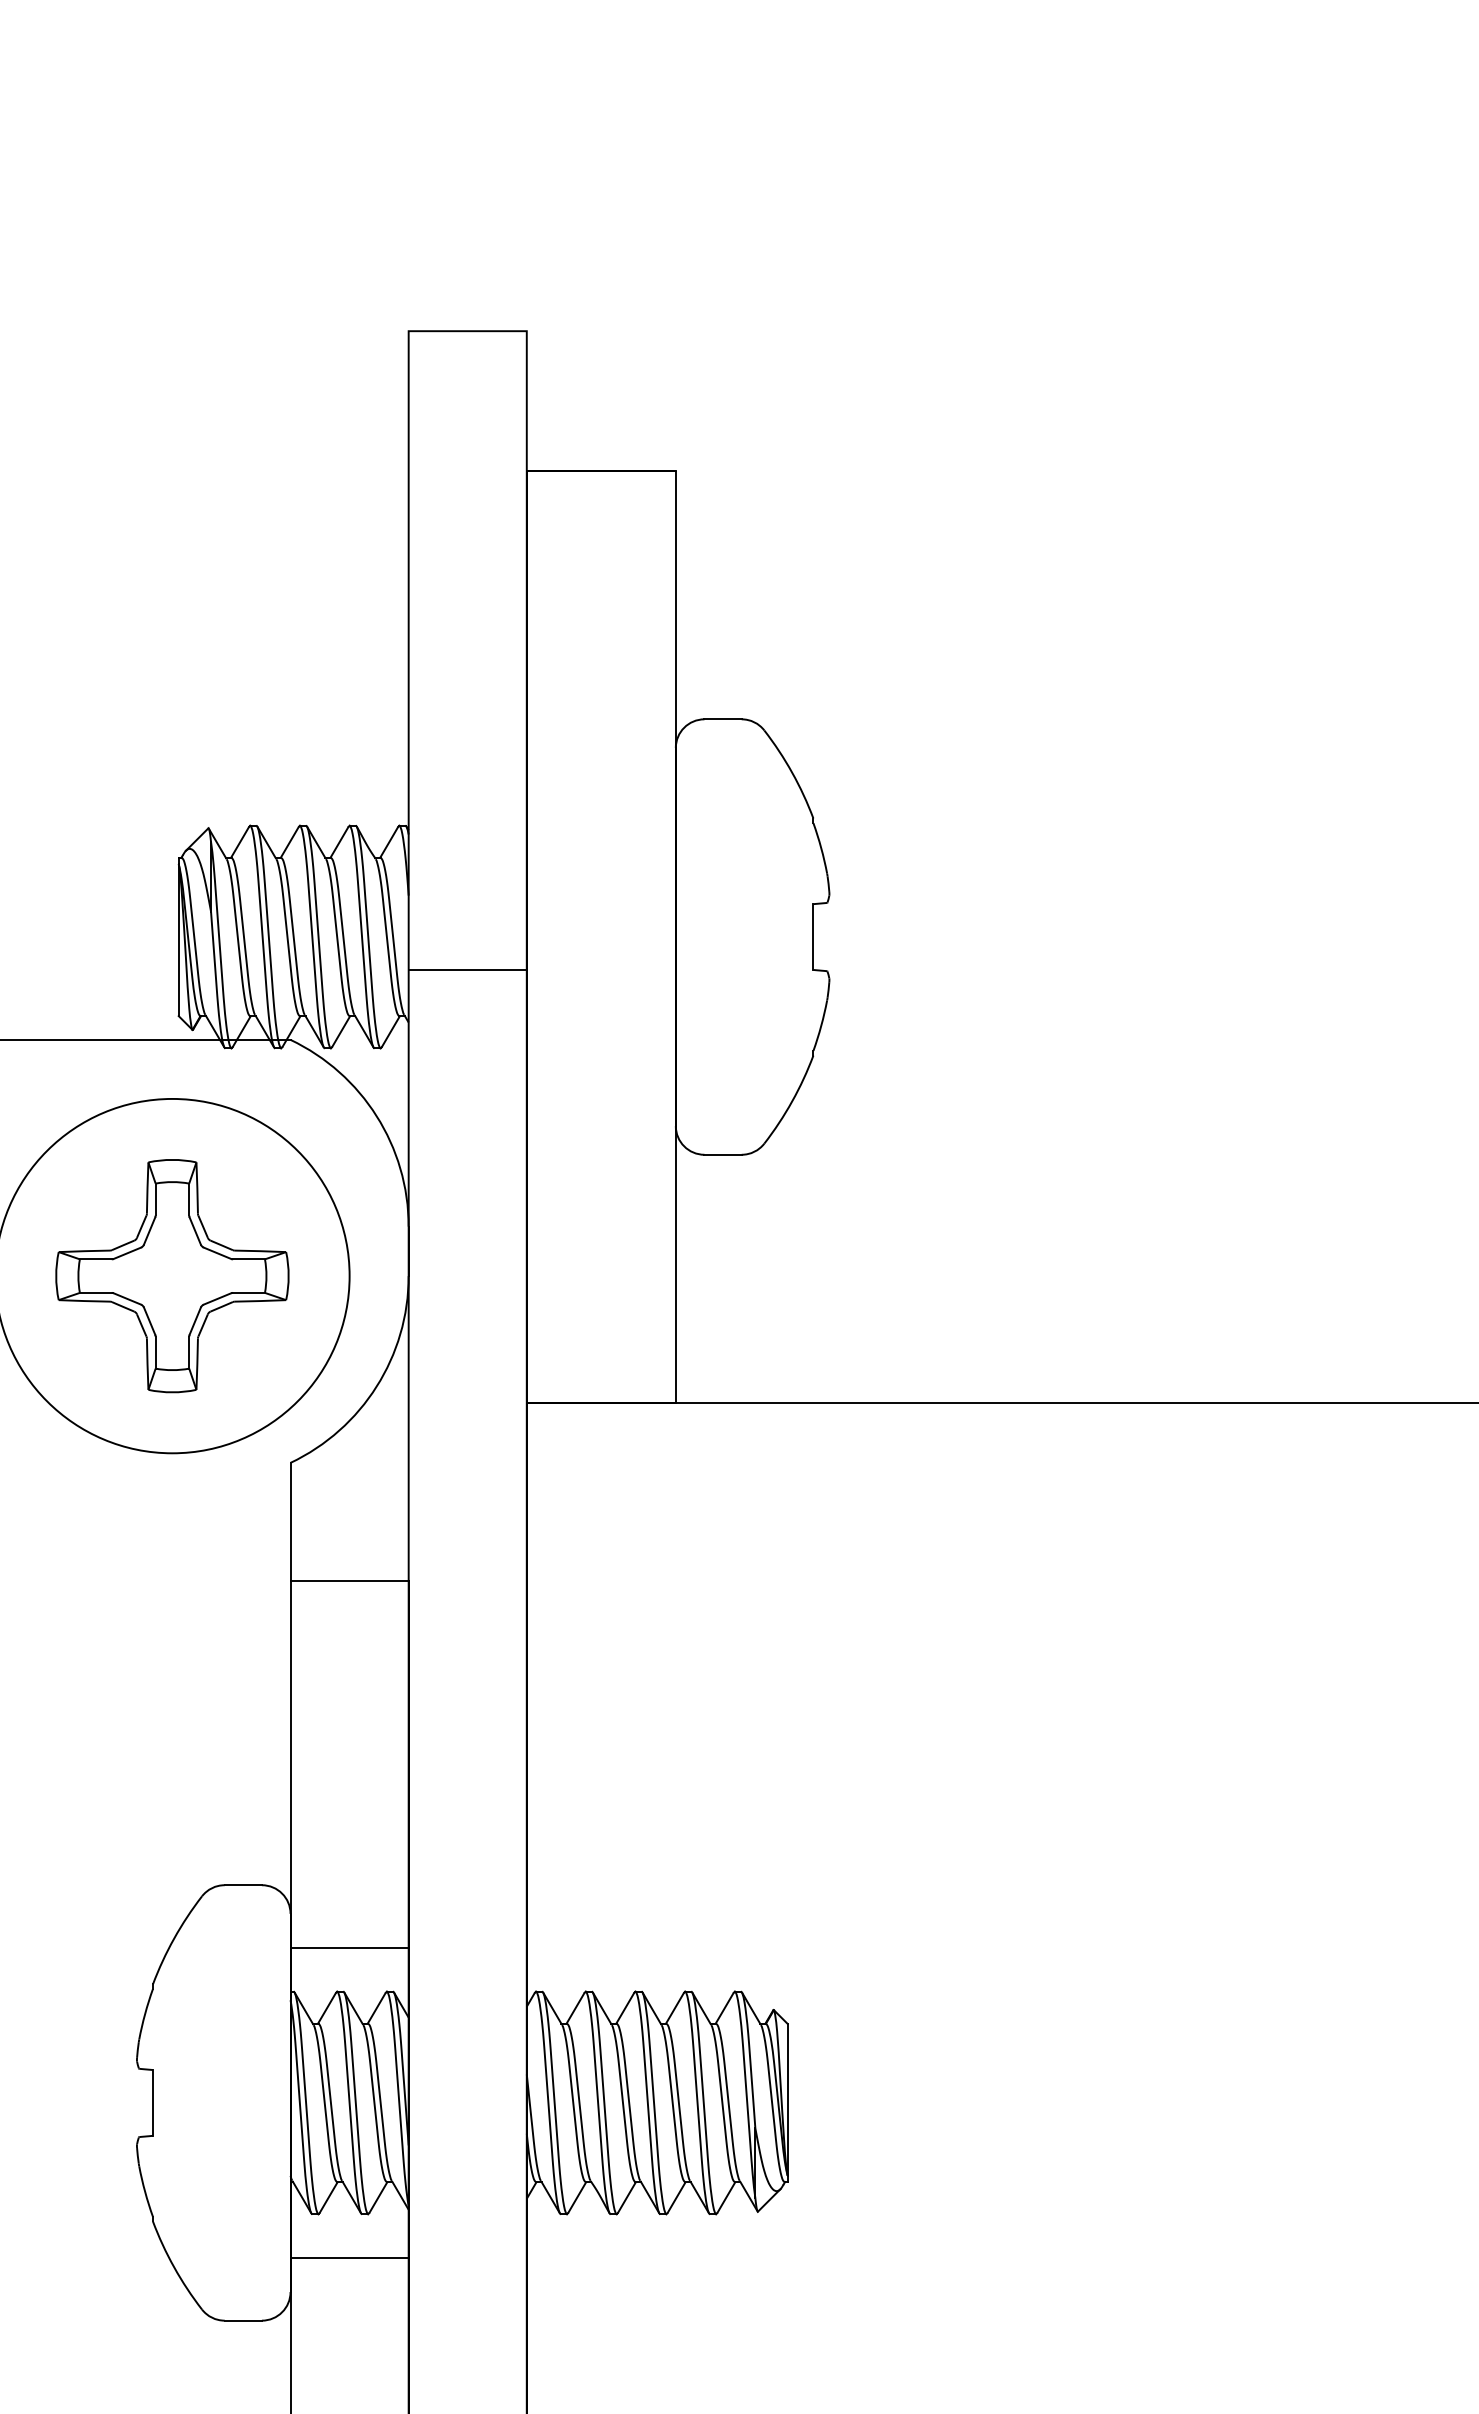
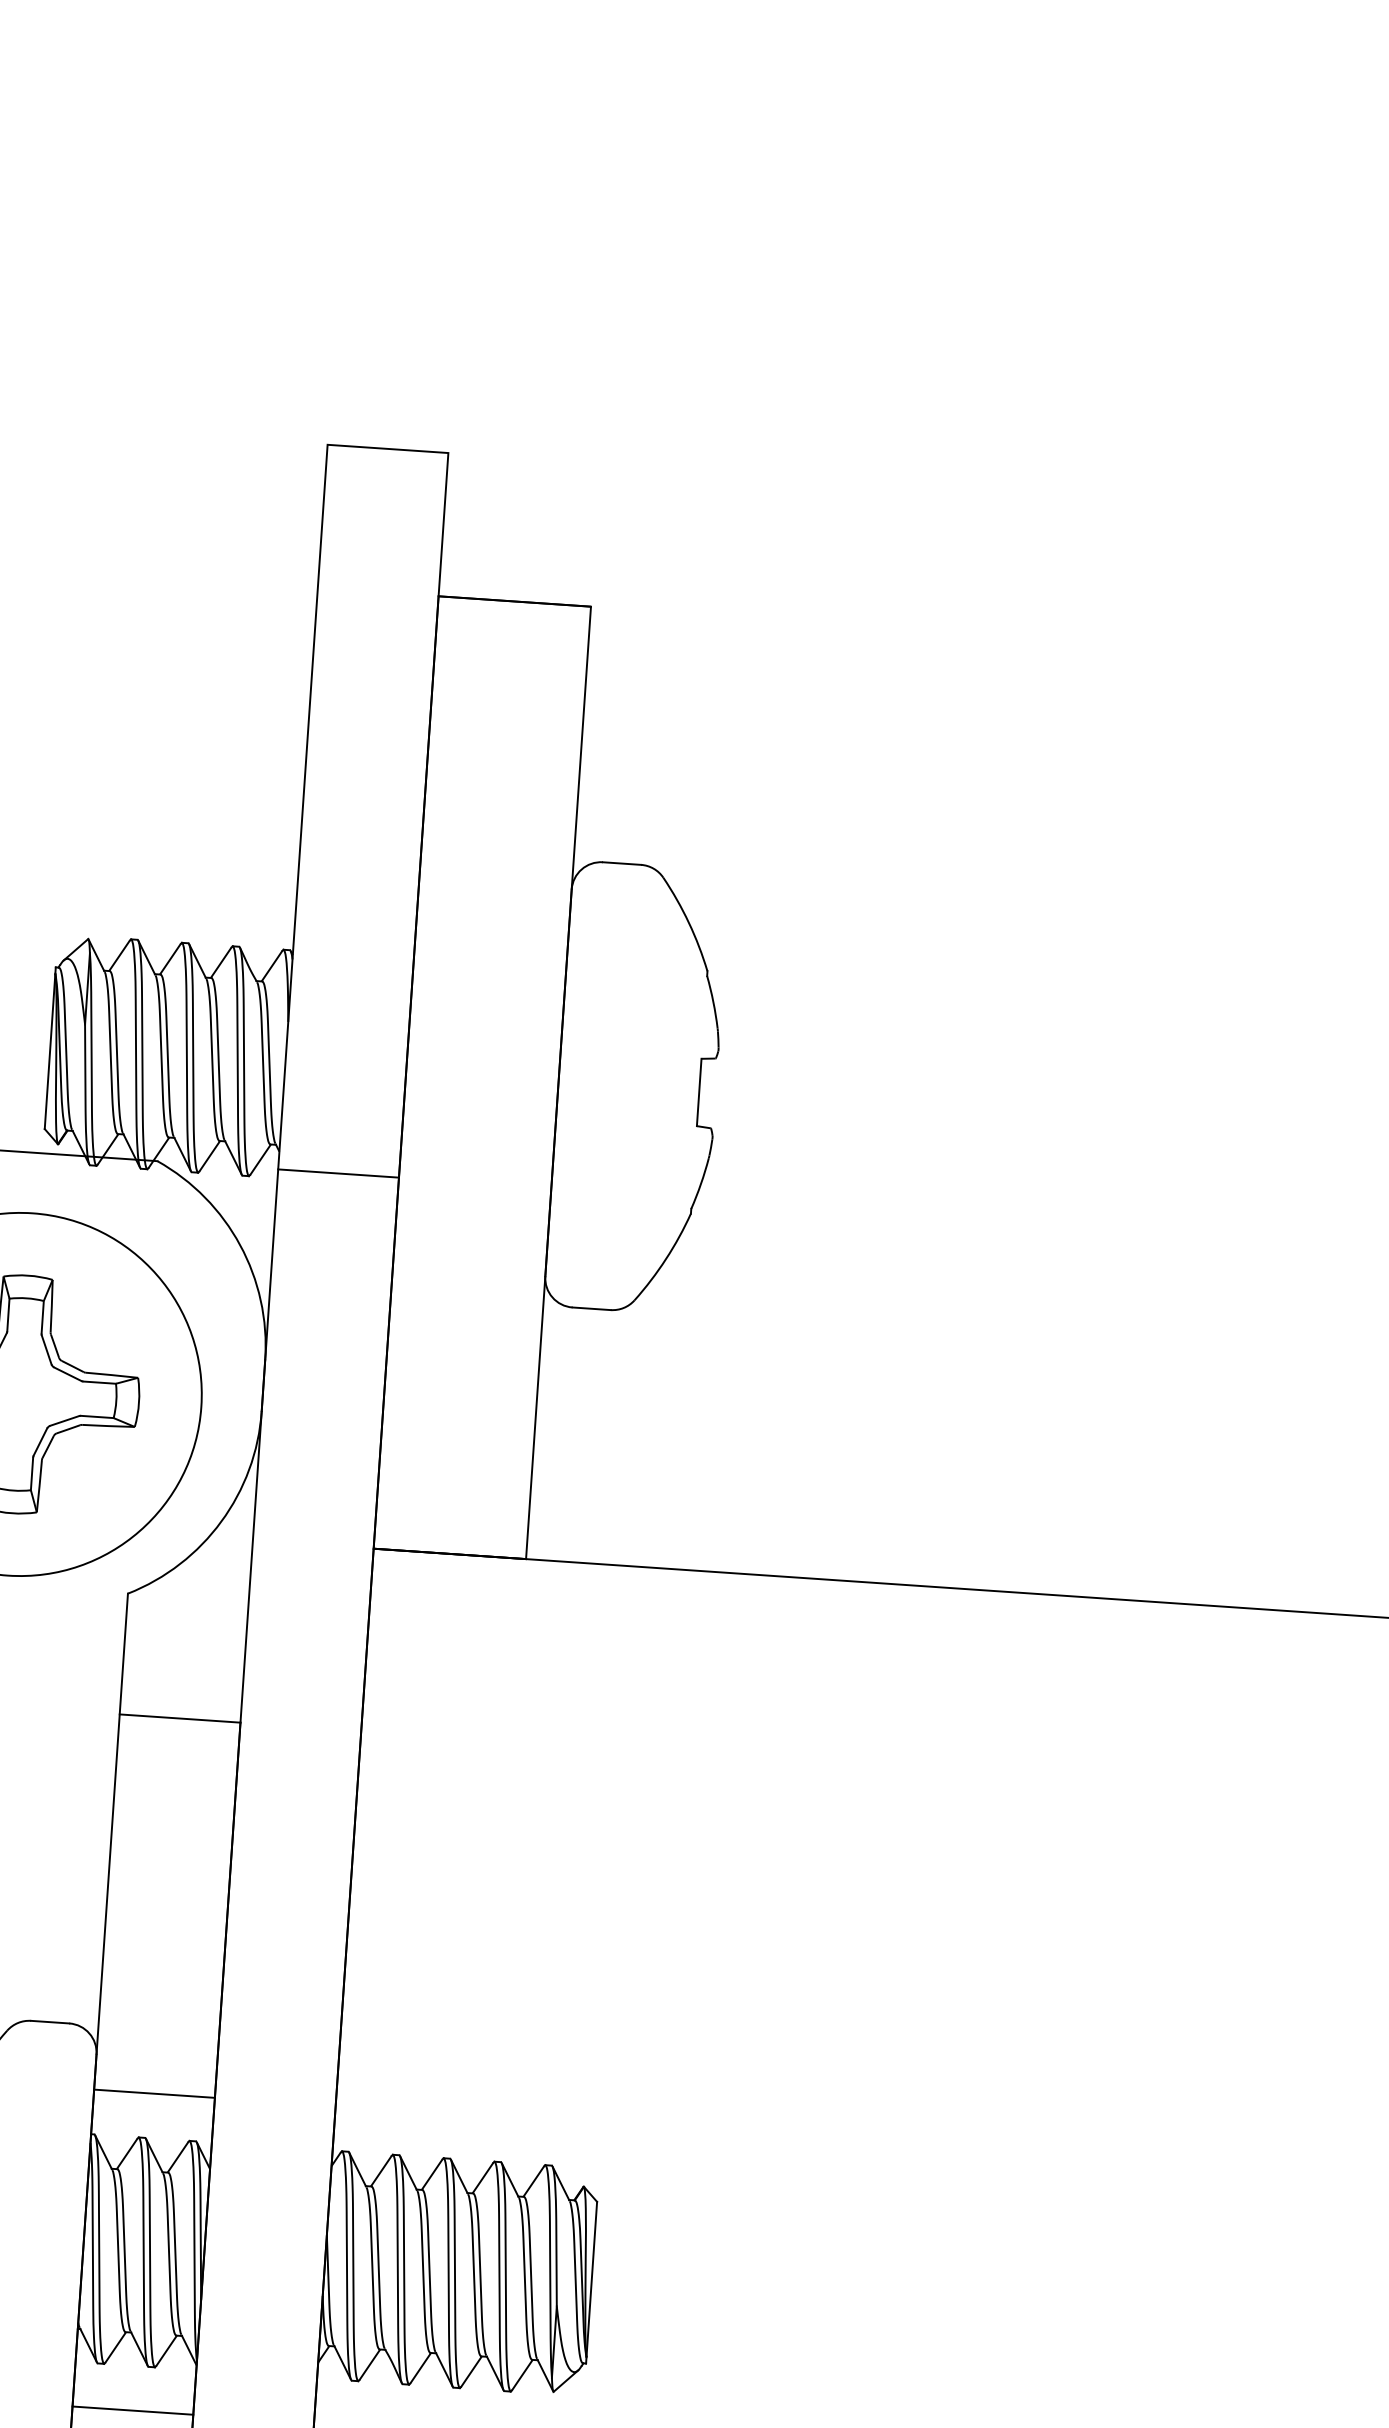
line: (467, 969) -> (338, 1173), moved

